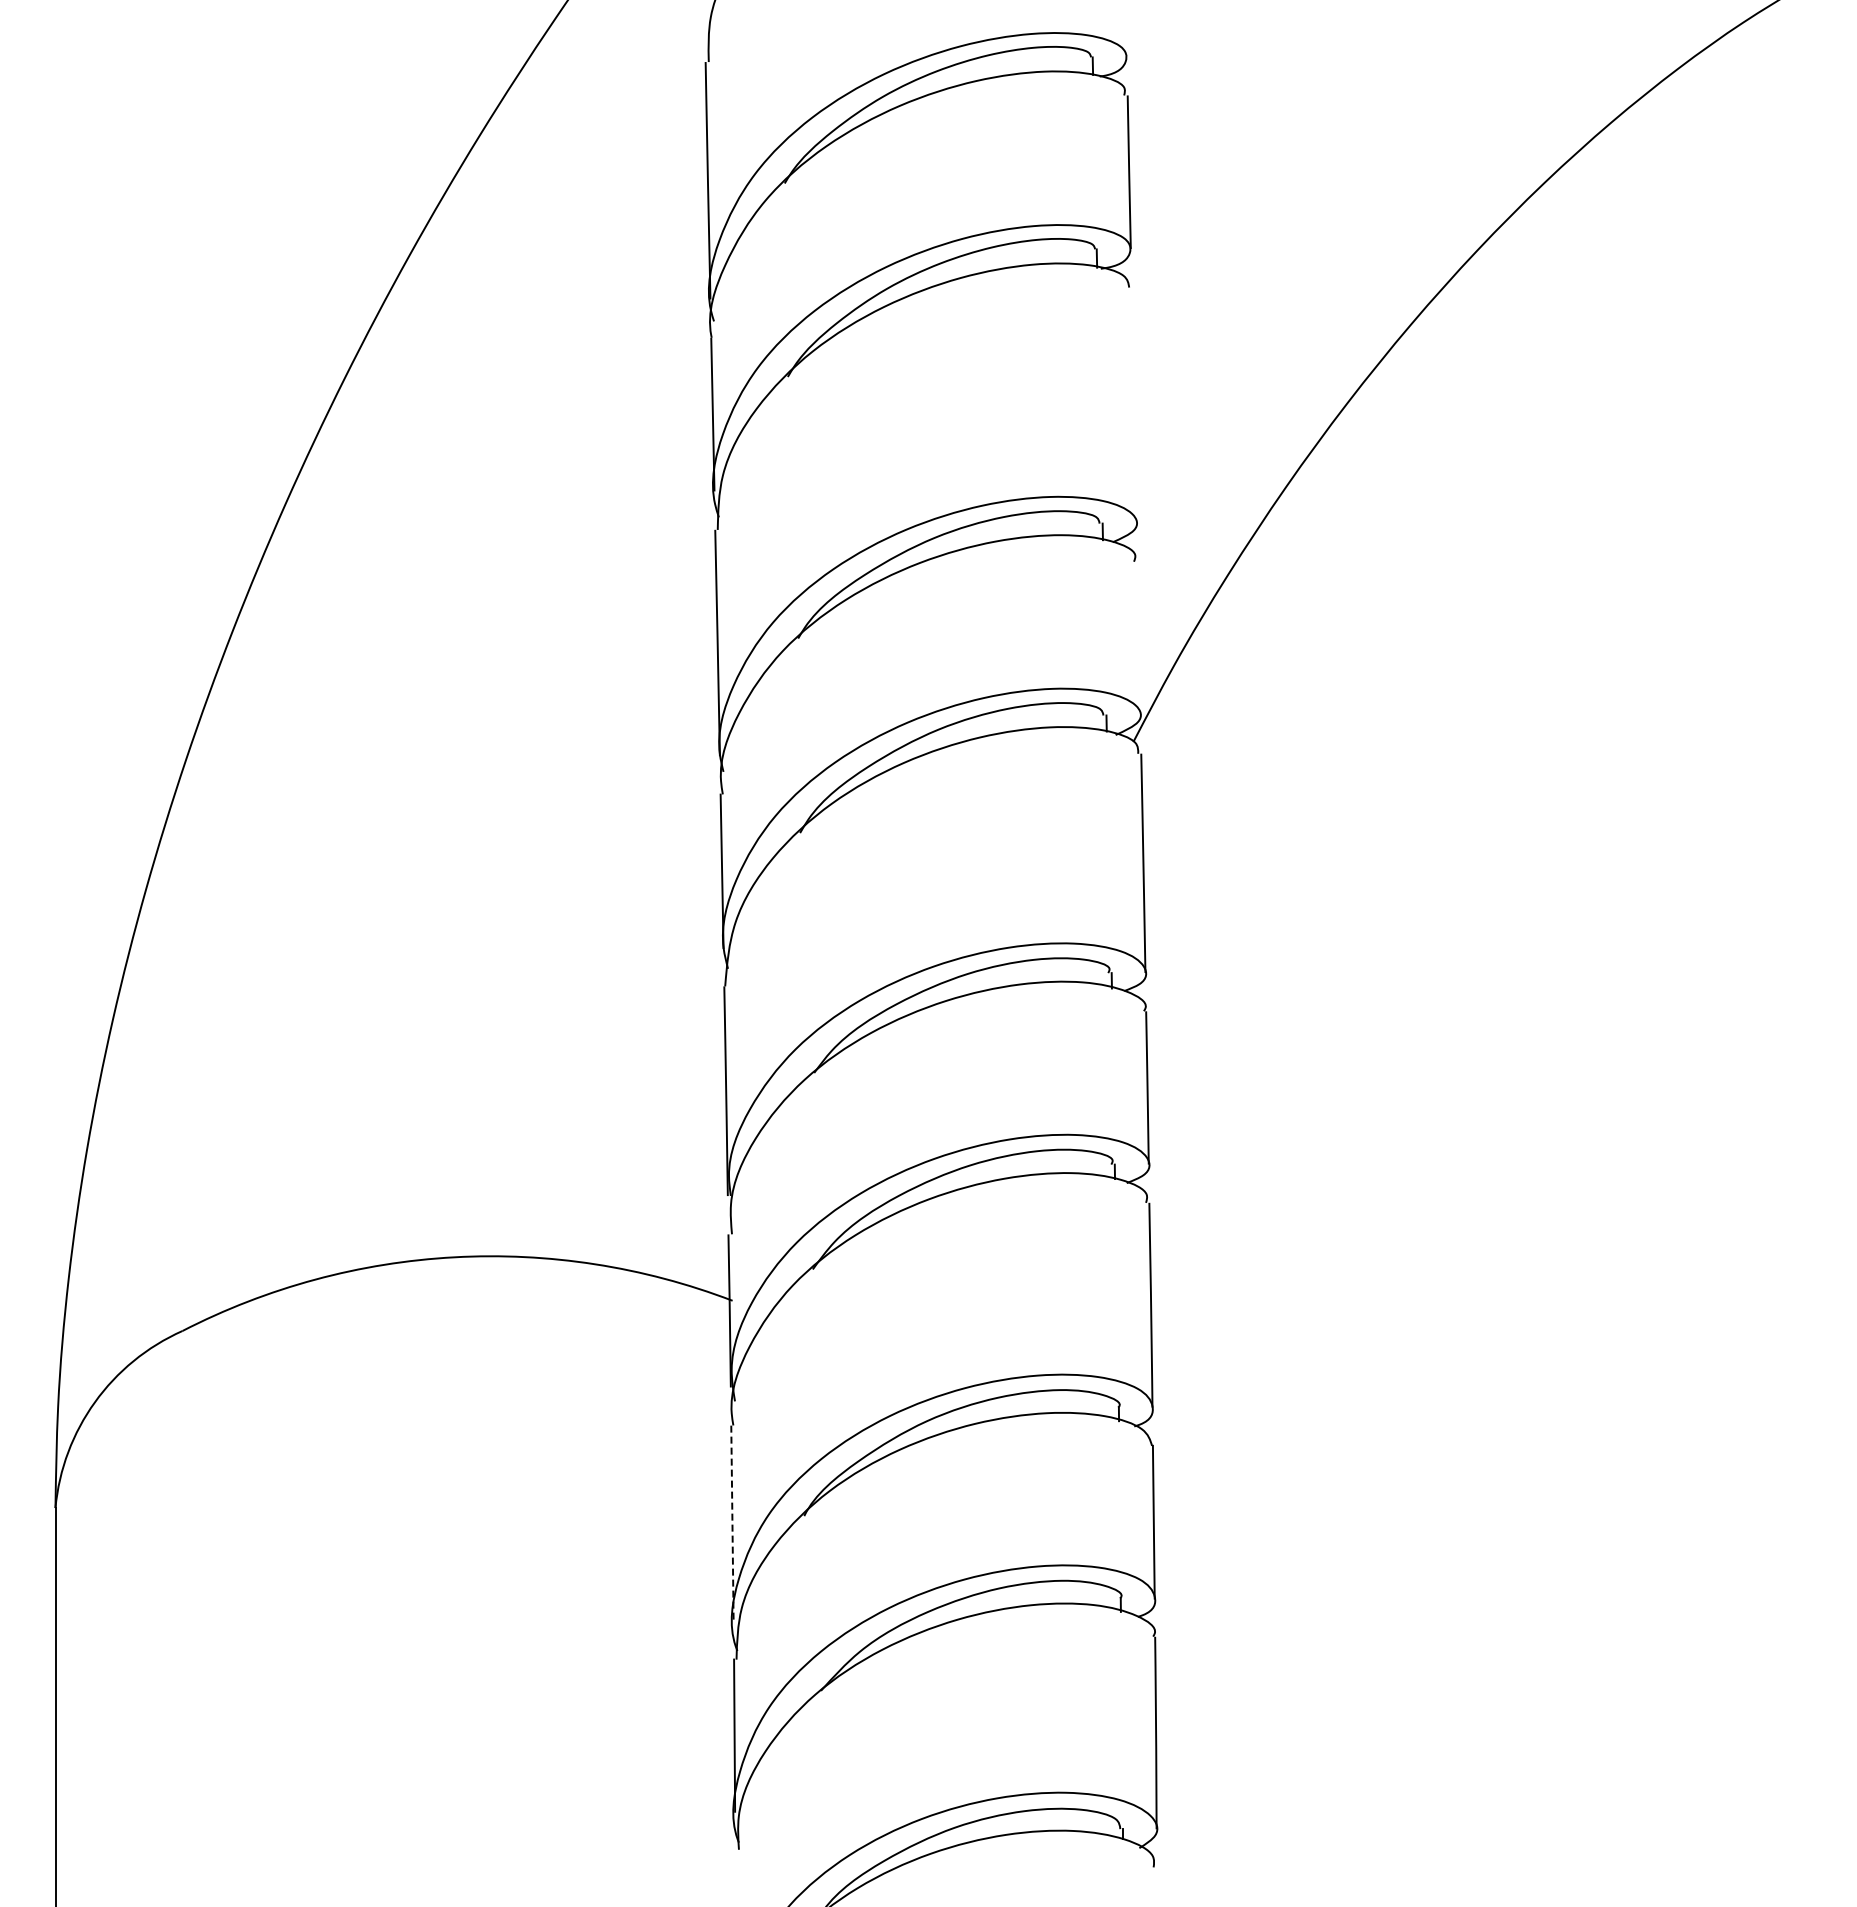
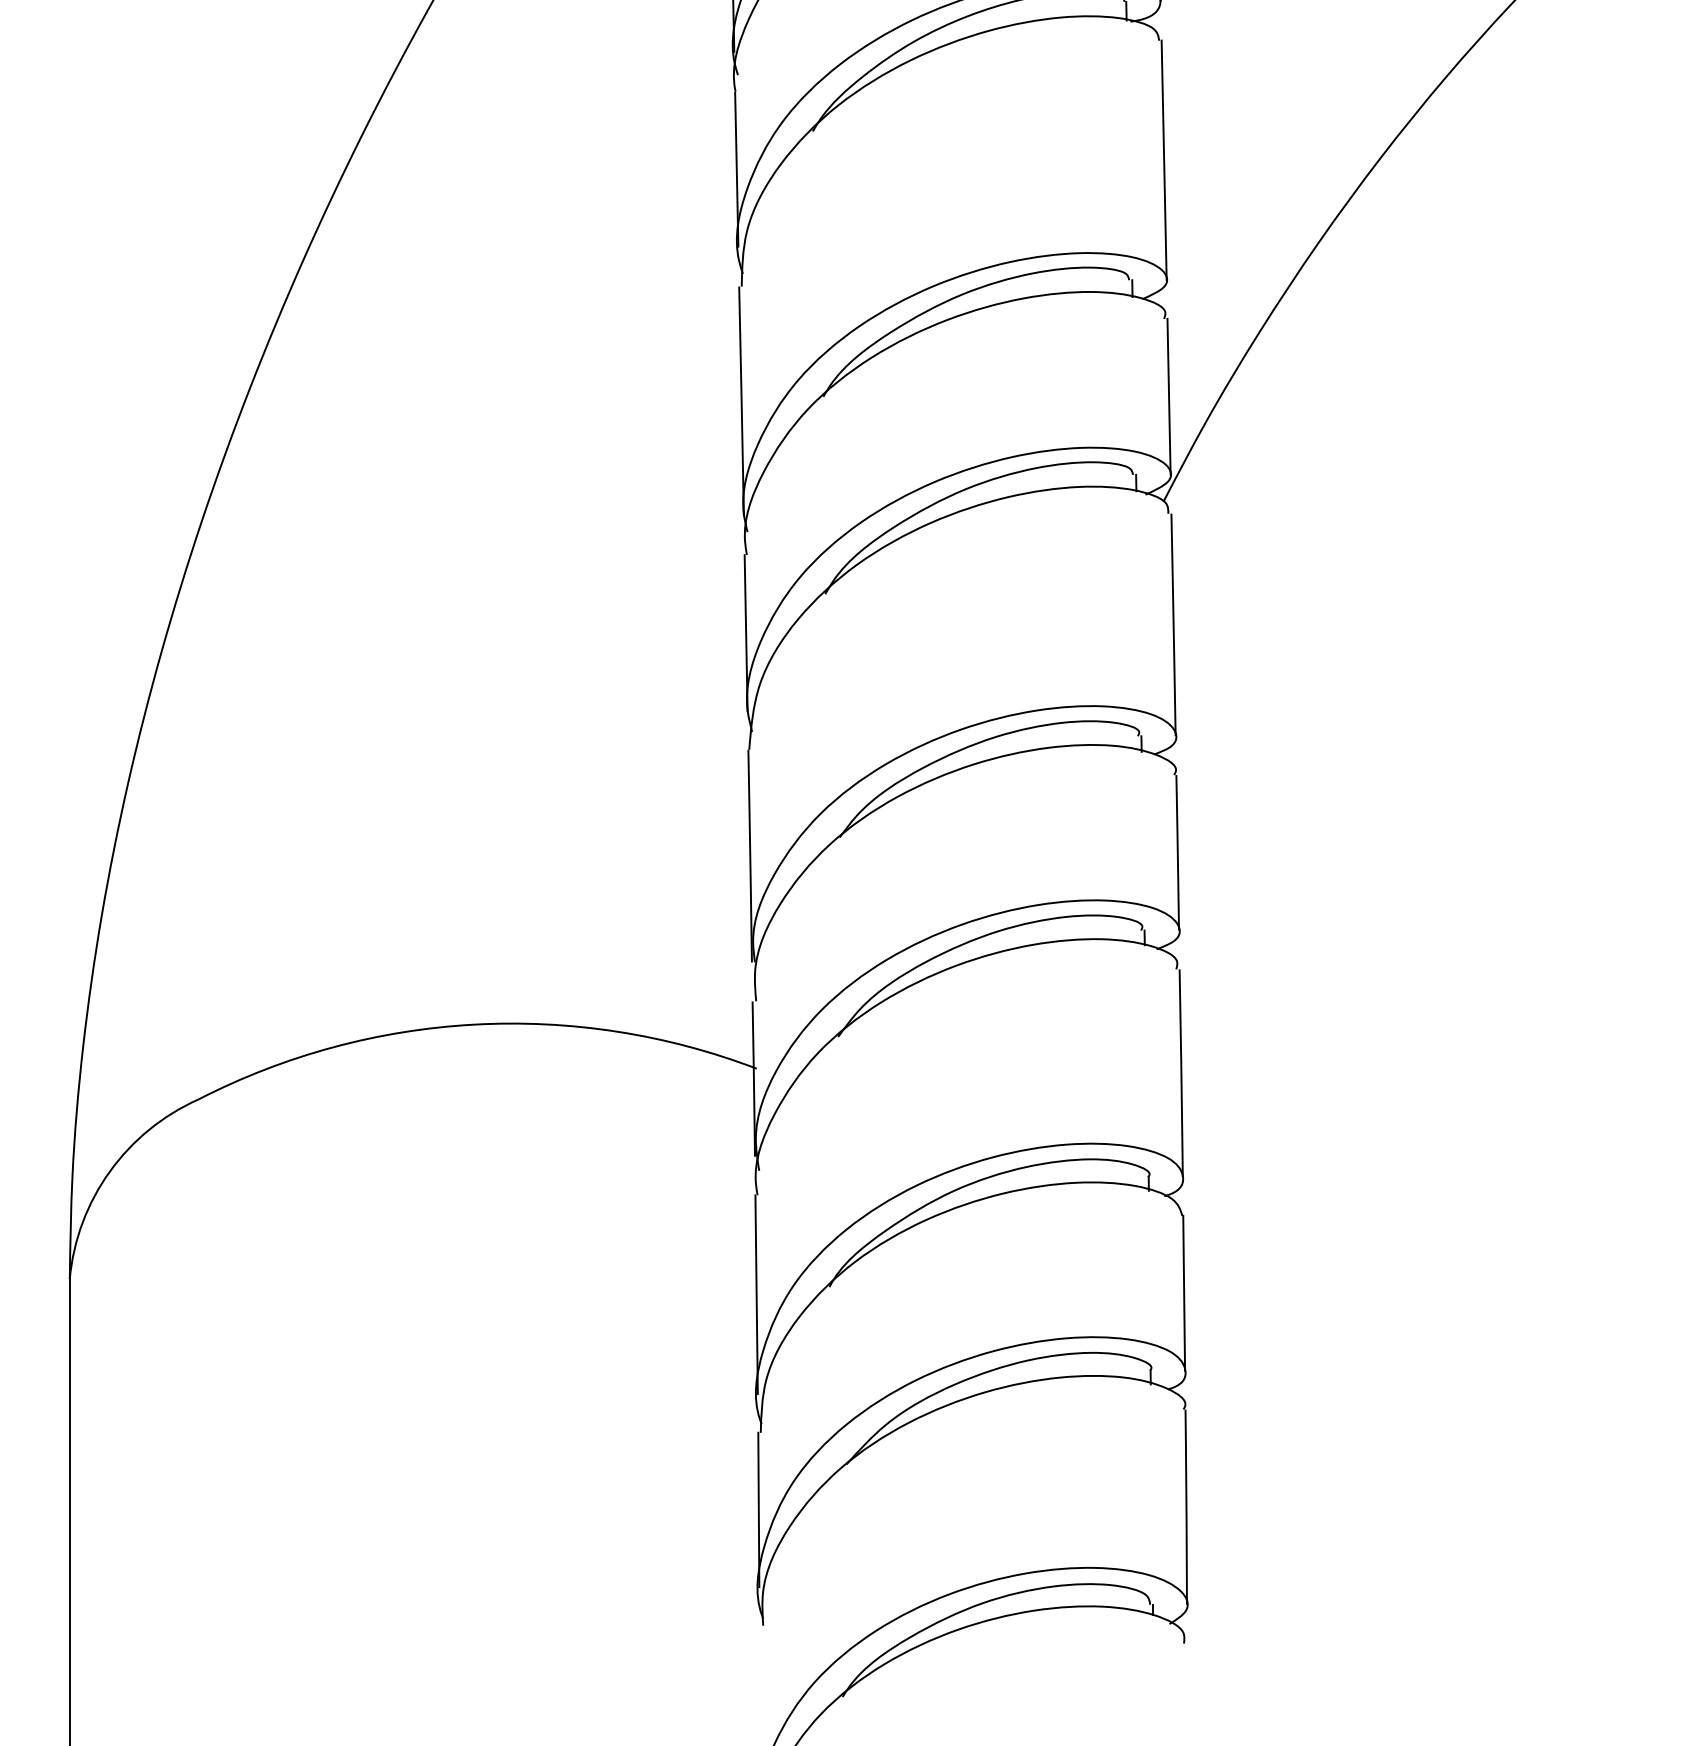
line: (1133, 405) -> (1163, 160), added
line: (1138, 638) -> (1168, 396), added
line: (732, 1523) -> (756, 1294), dashed -> solid

